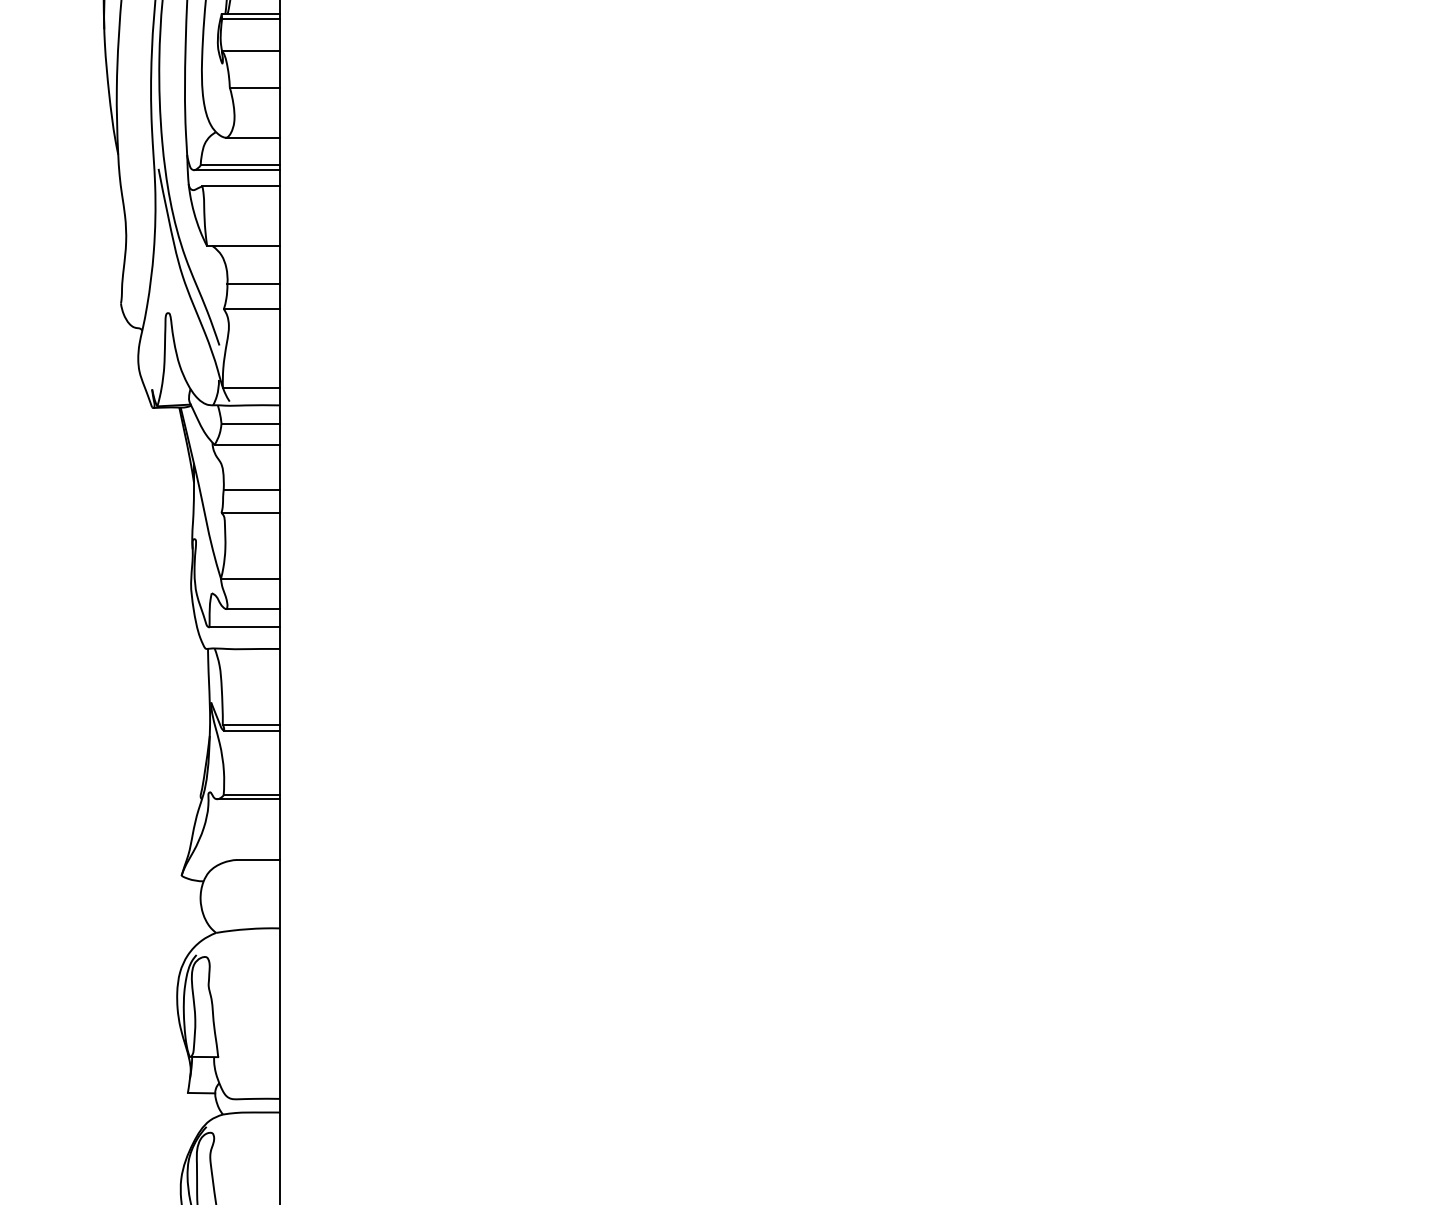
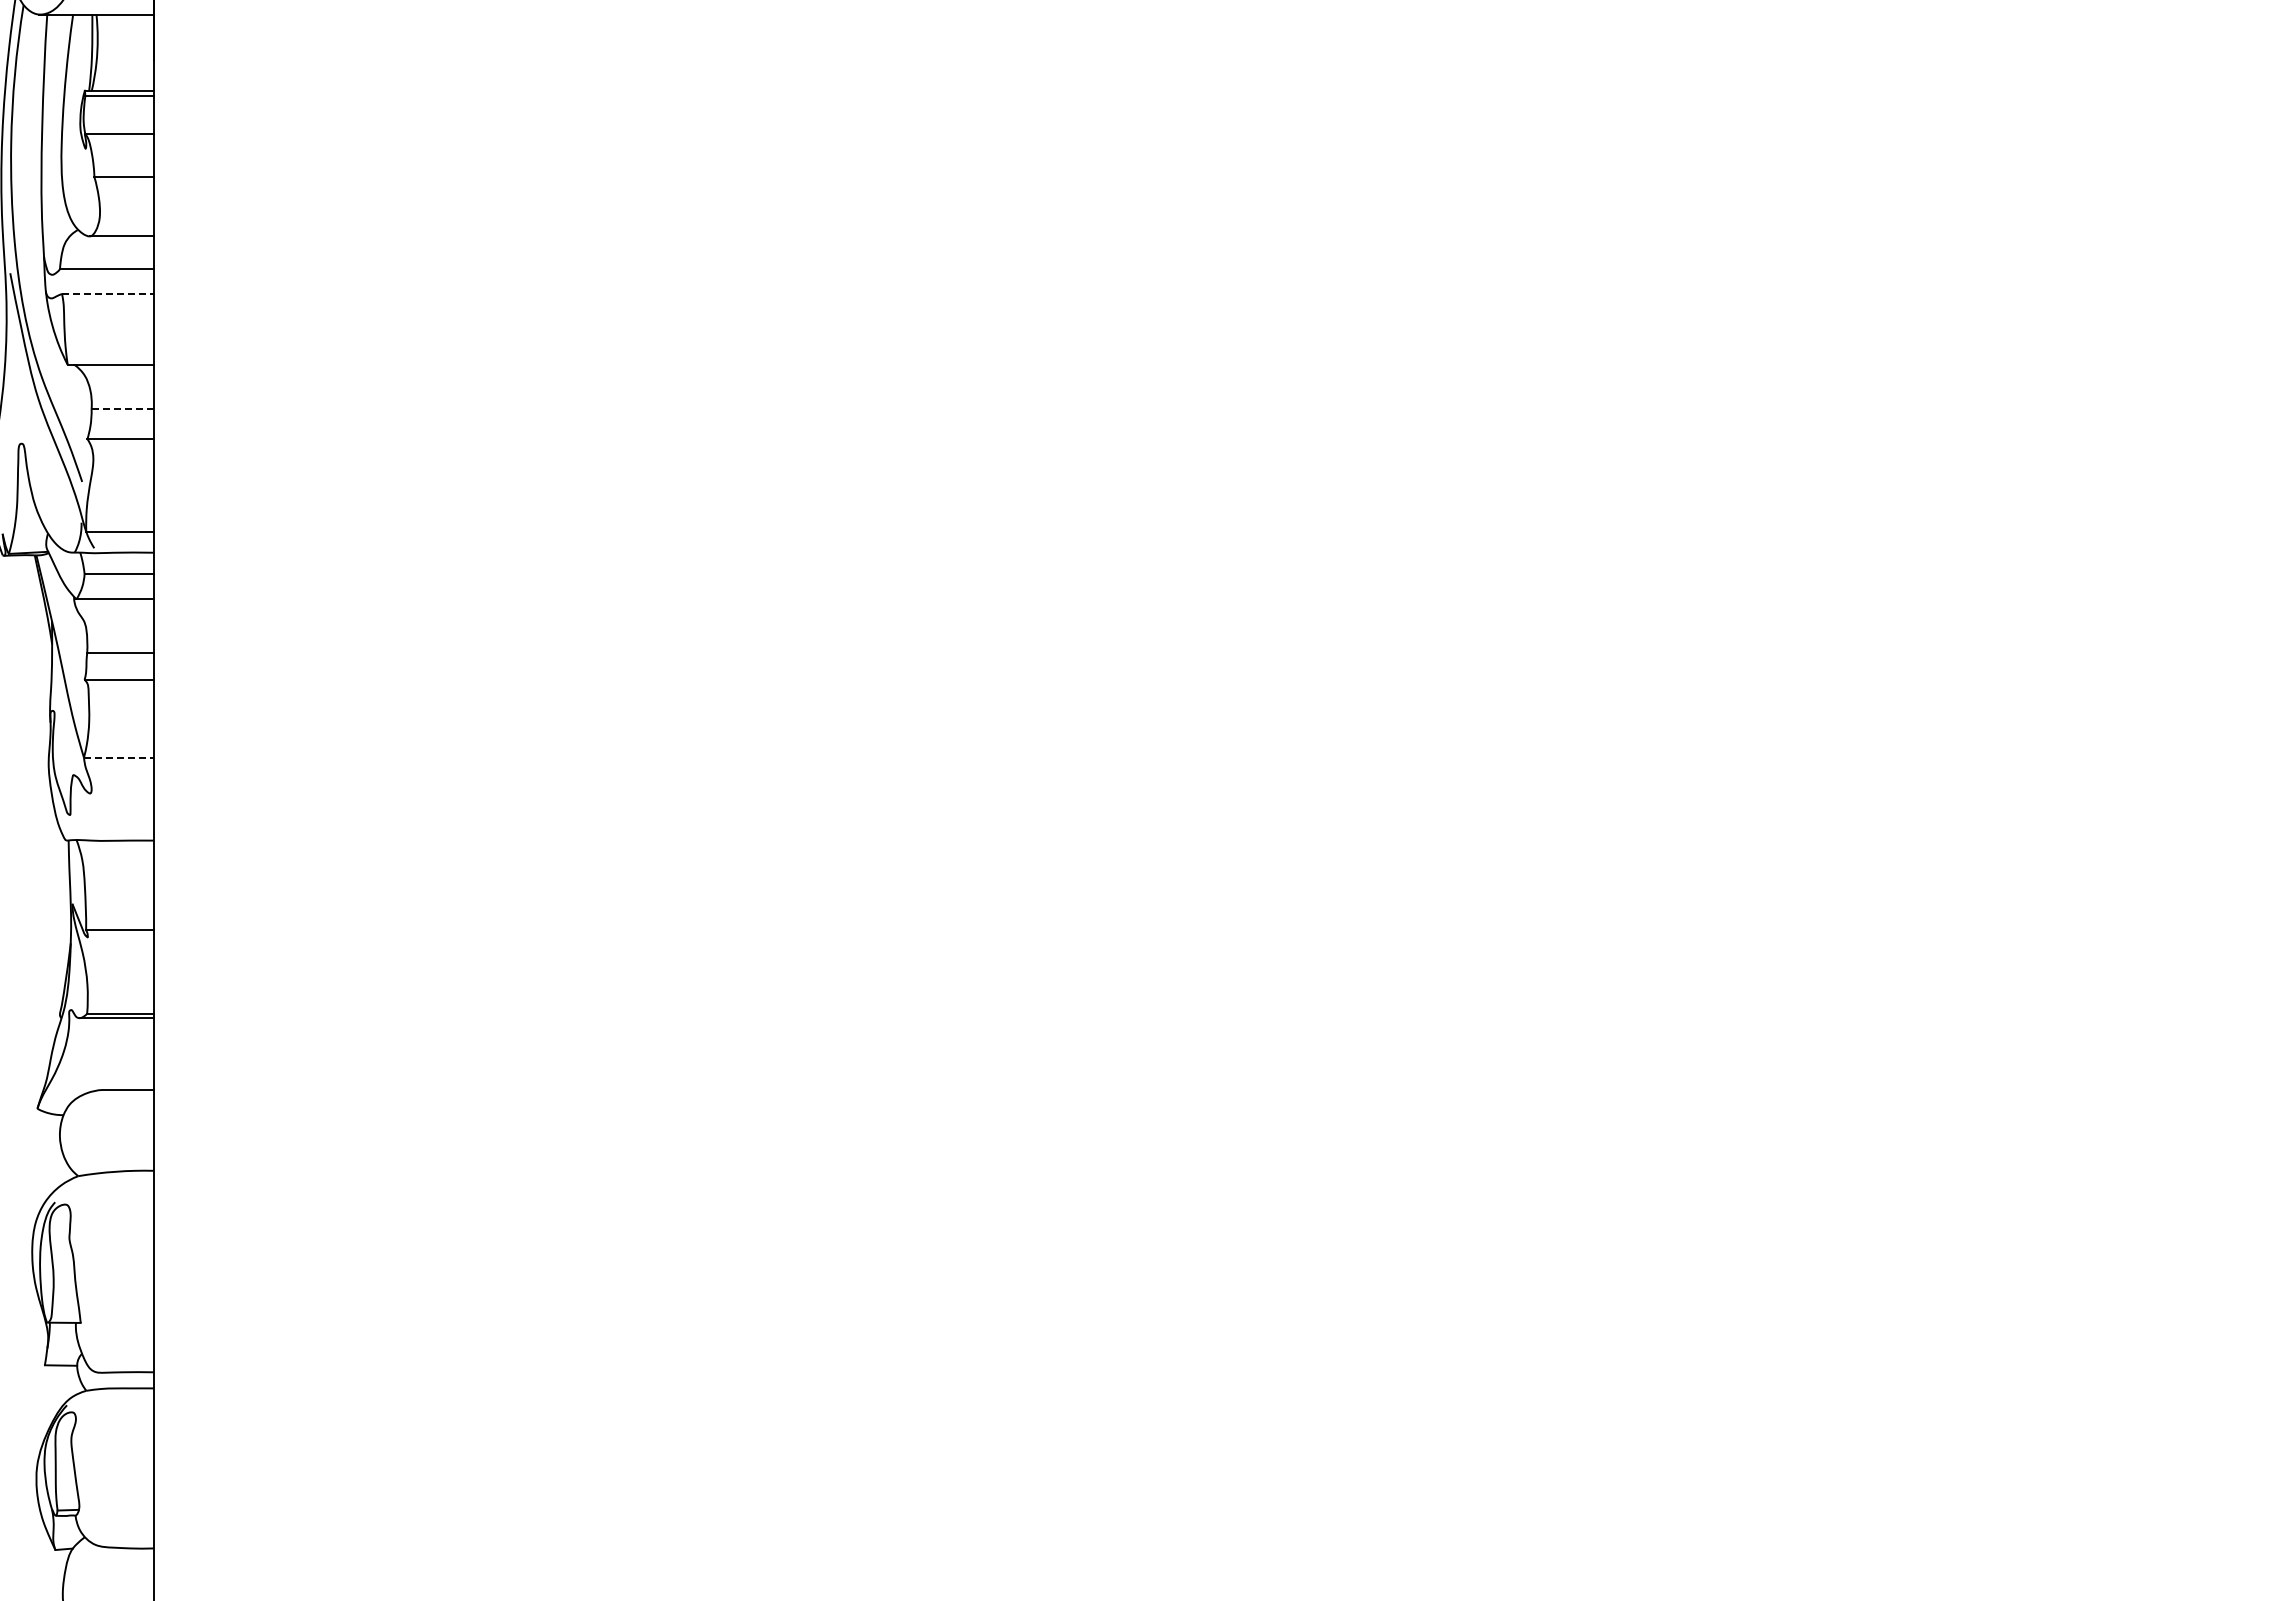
line: (236, 169) -> (102, 274), removed
line: (240, 186) -> (107, 293), solid -> dashed
line: (253, 284) -> (122, 409), solid -> dashed
line: (250, 578) -> (118, 757), solid -> dashed
line: (252, 609) -> (121, 793), removed
line: (244, 626) -> (111, 814), removed
line: (251, 730) -> (120, 937), removed

